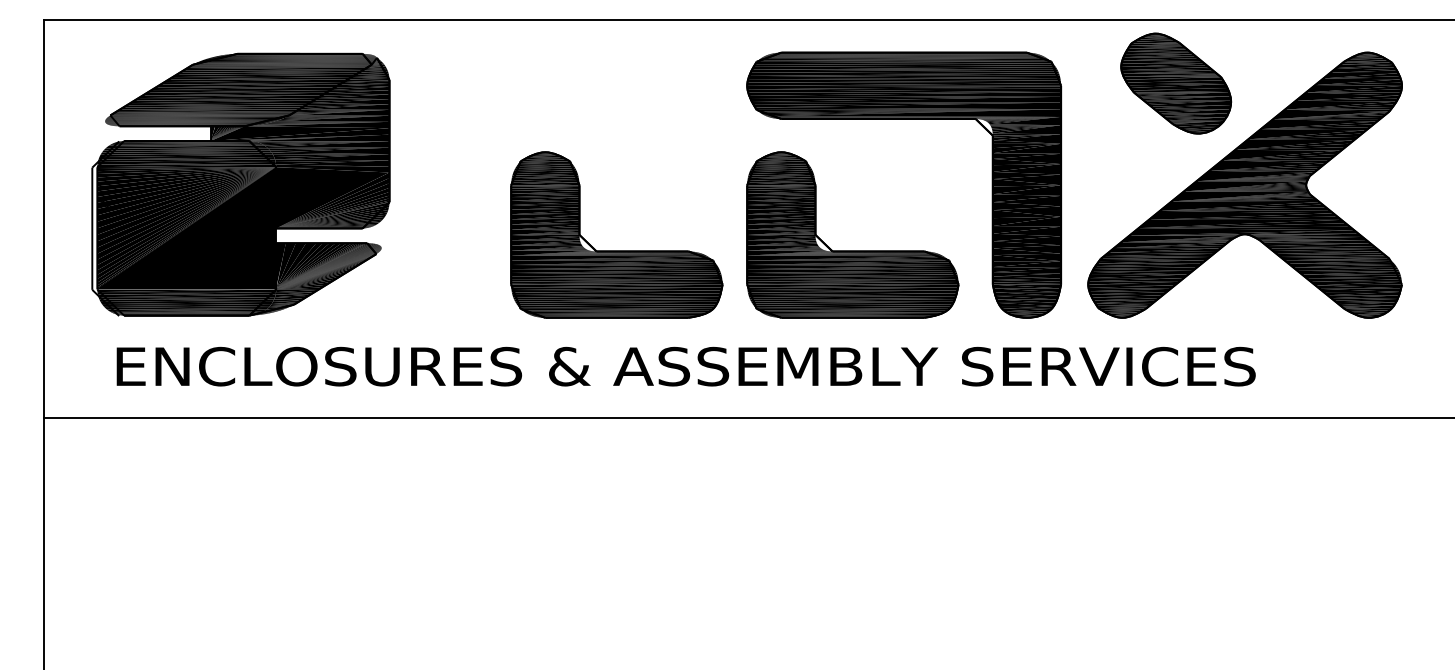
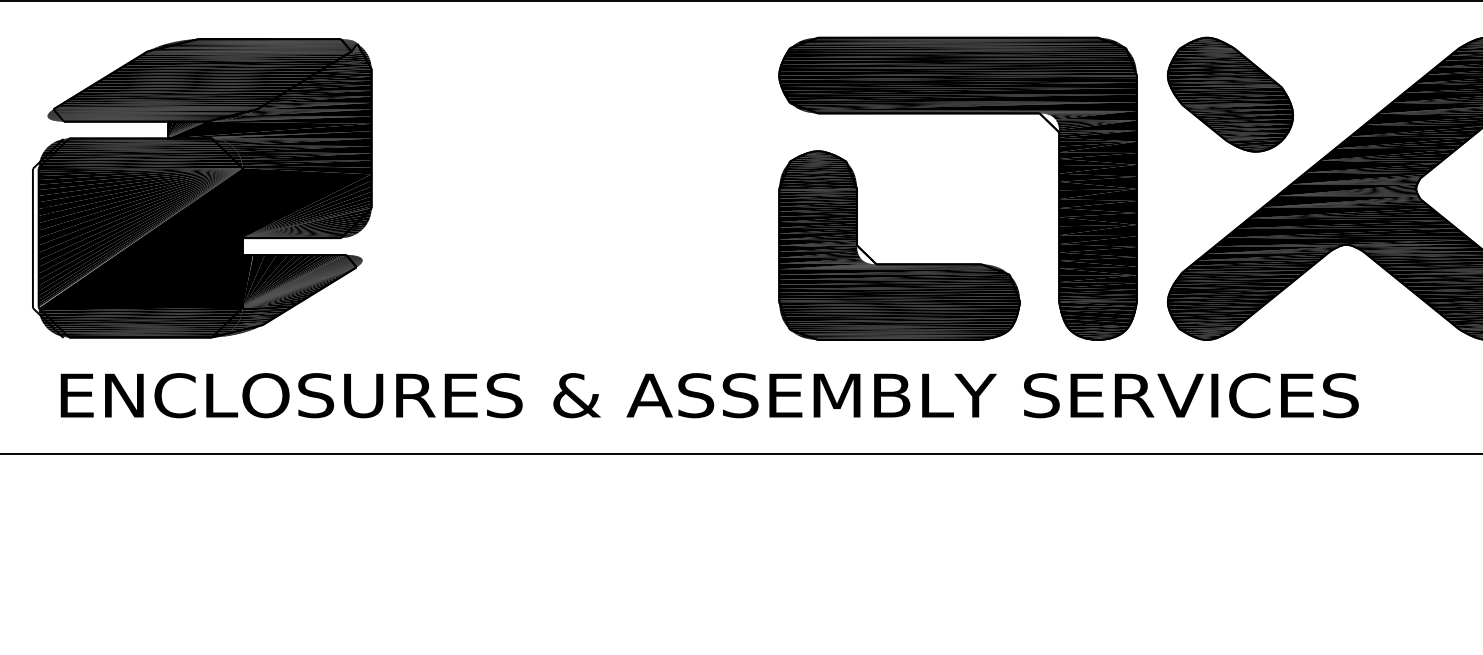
part: (1176, 83) -> (1230, 94), moved
part: (616, 250) -> (630, 263), removed

